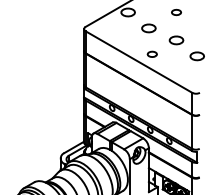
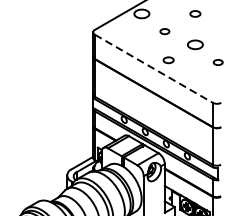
part: (148, 28) -> (164, 31), size x0.6
part: (196, 56) -> (217, 62), size x0.6
line: (139, 62) -> (154, 69), solid -> dashed

